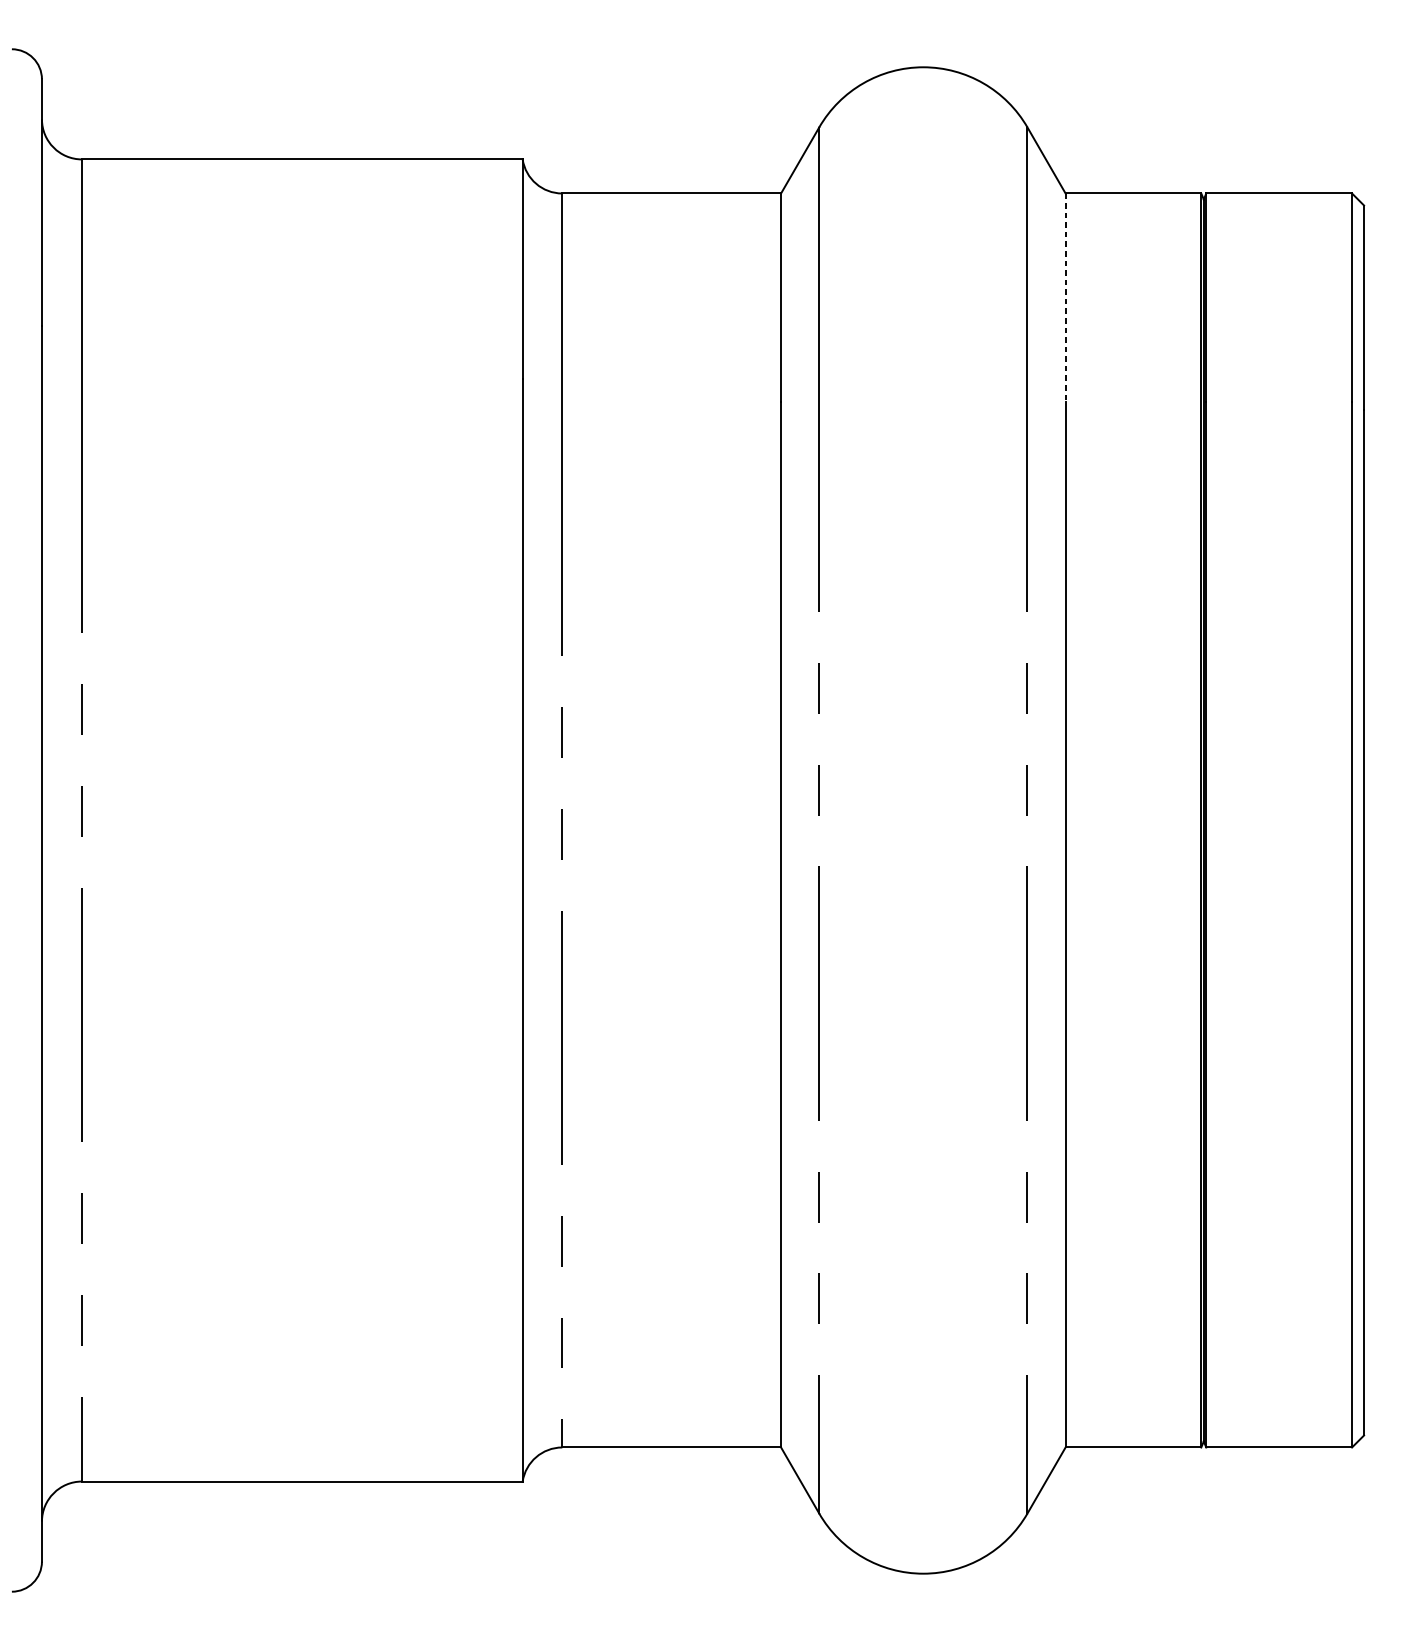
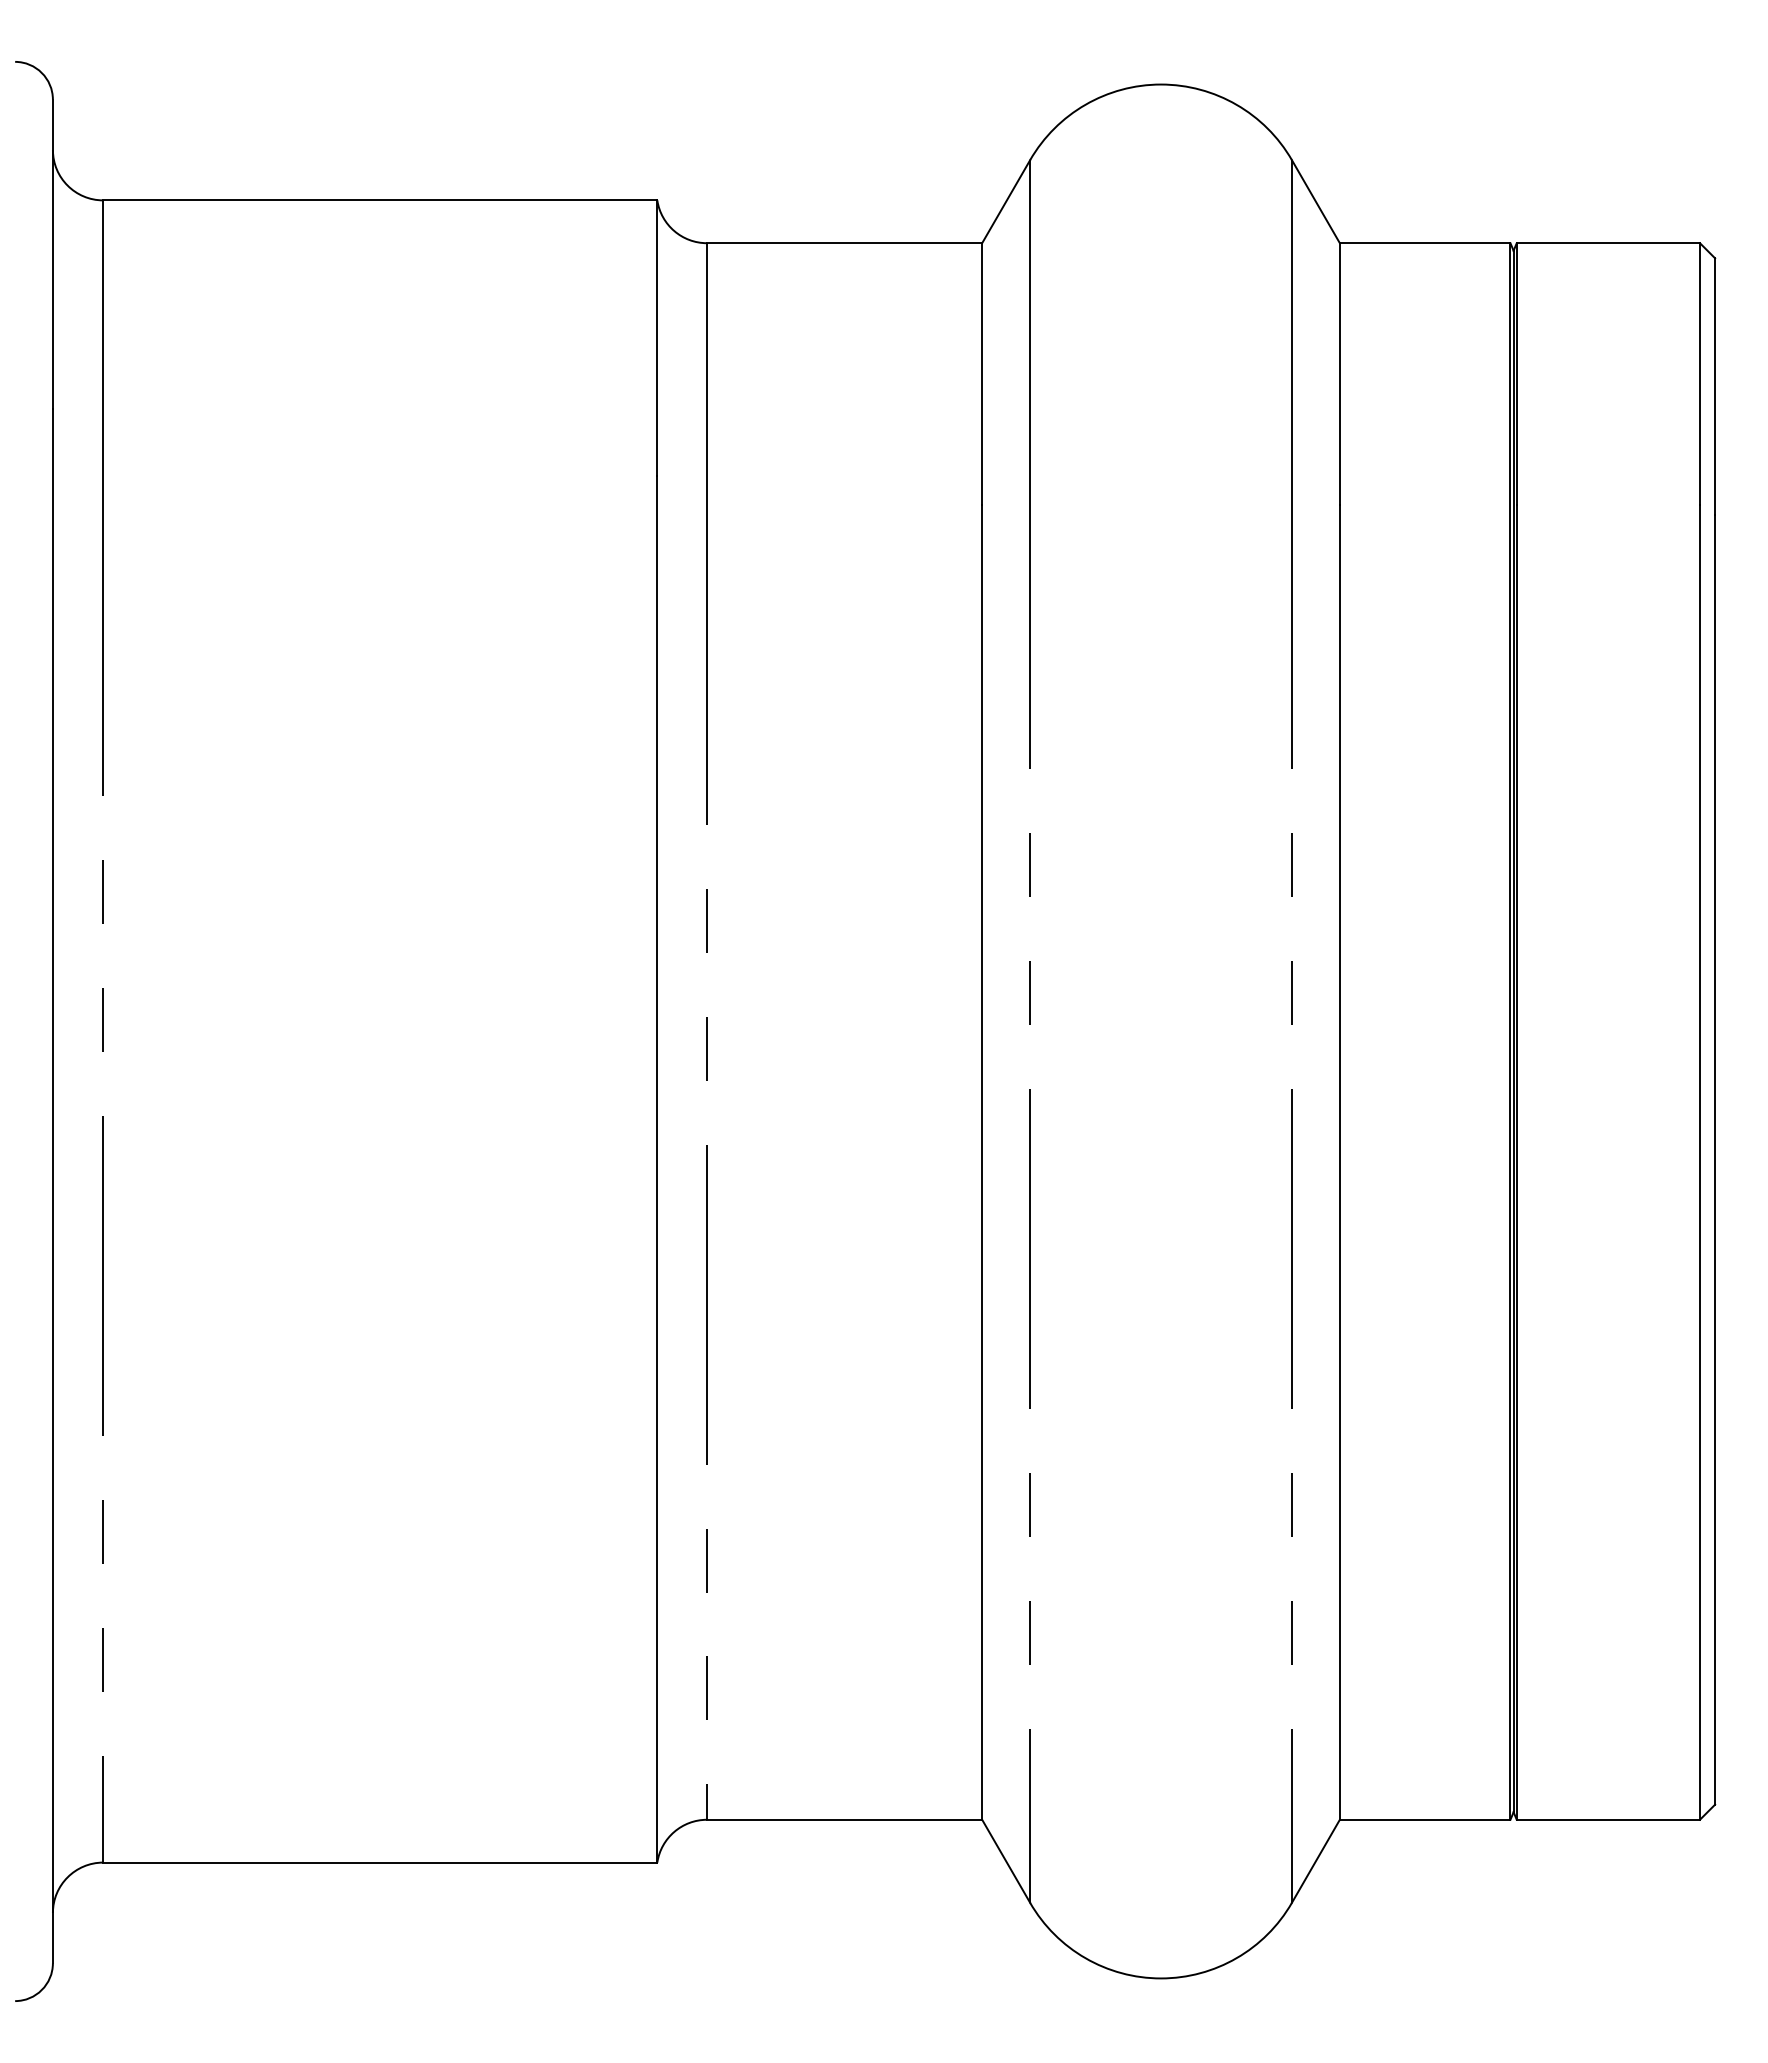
line: (1065, 297) -> (1339, 374), dashed -> solid

